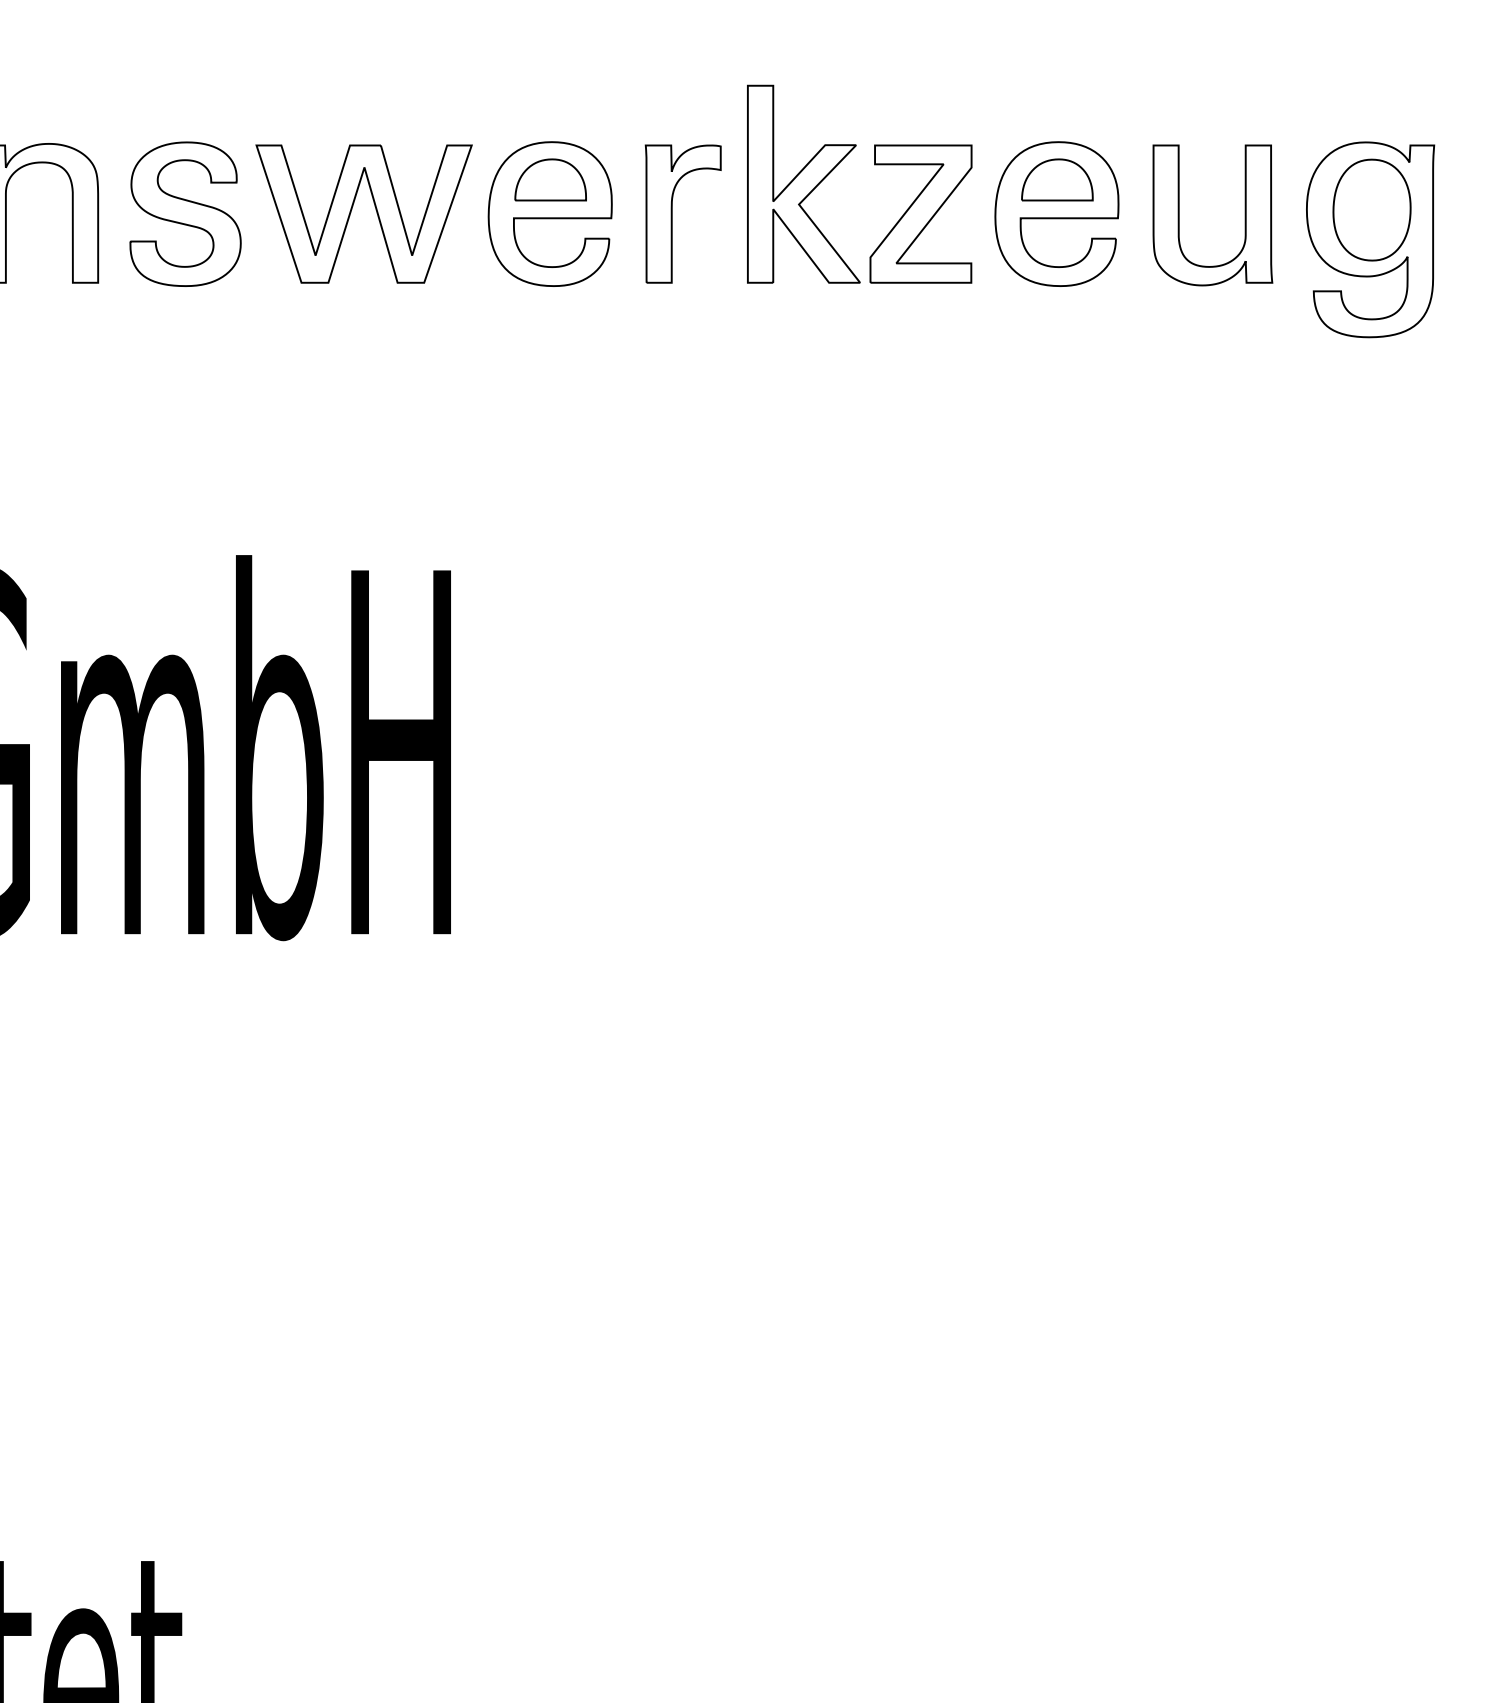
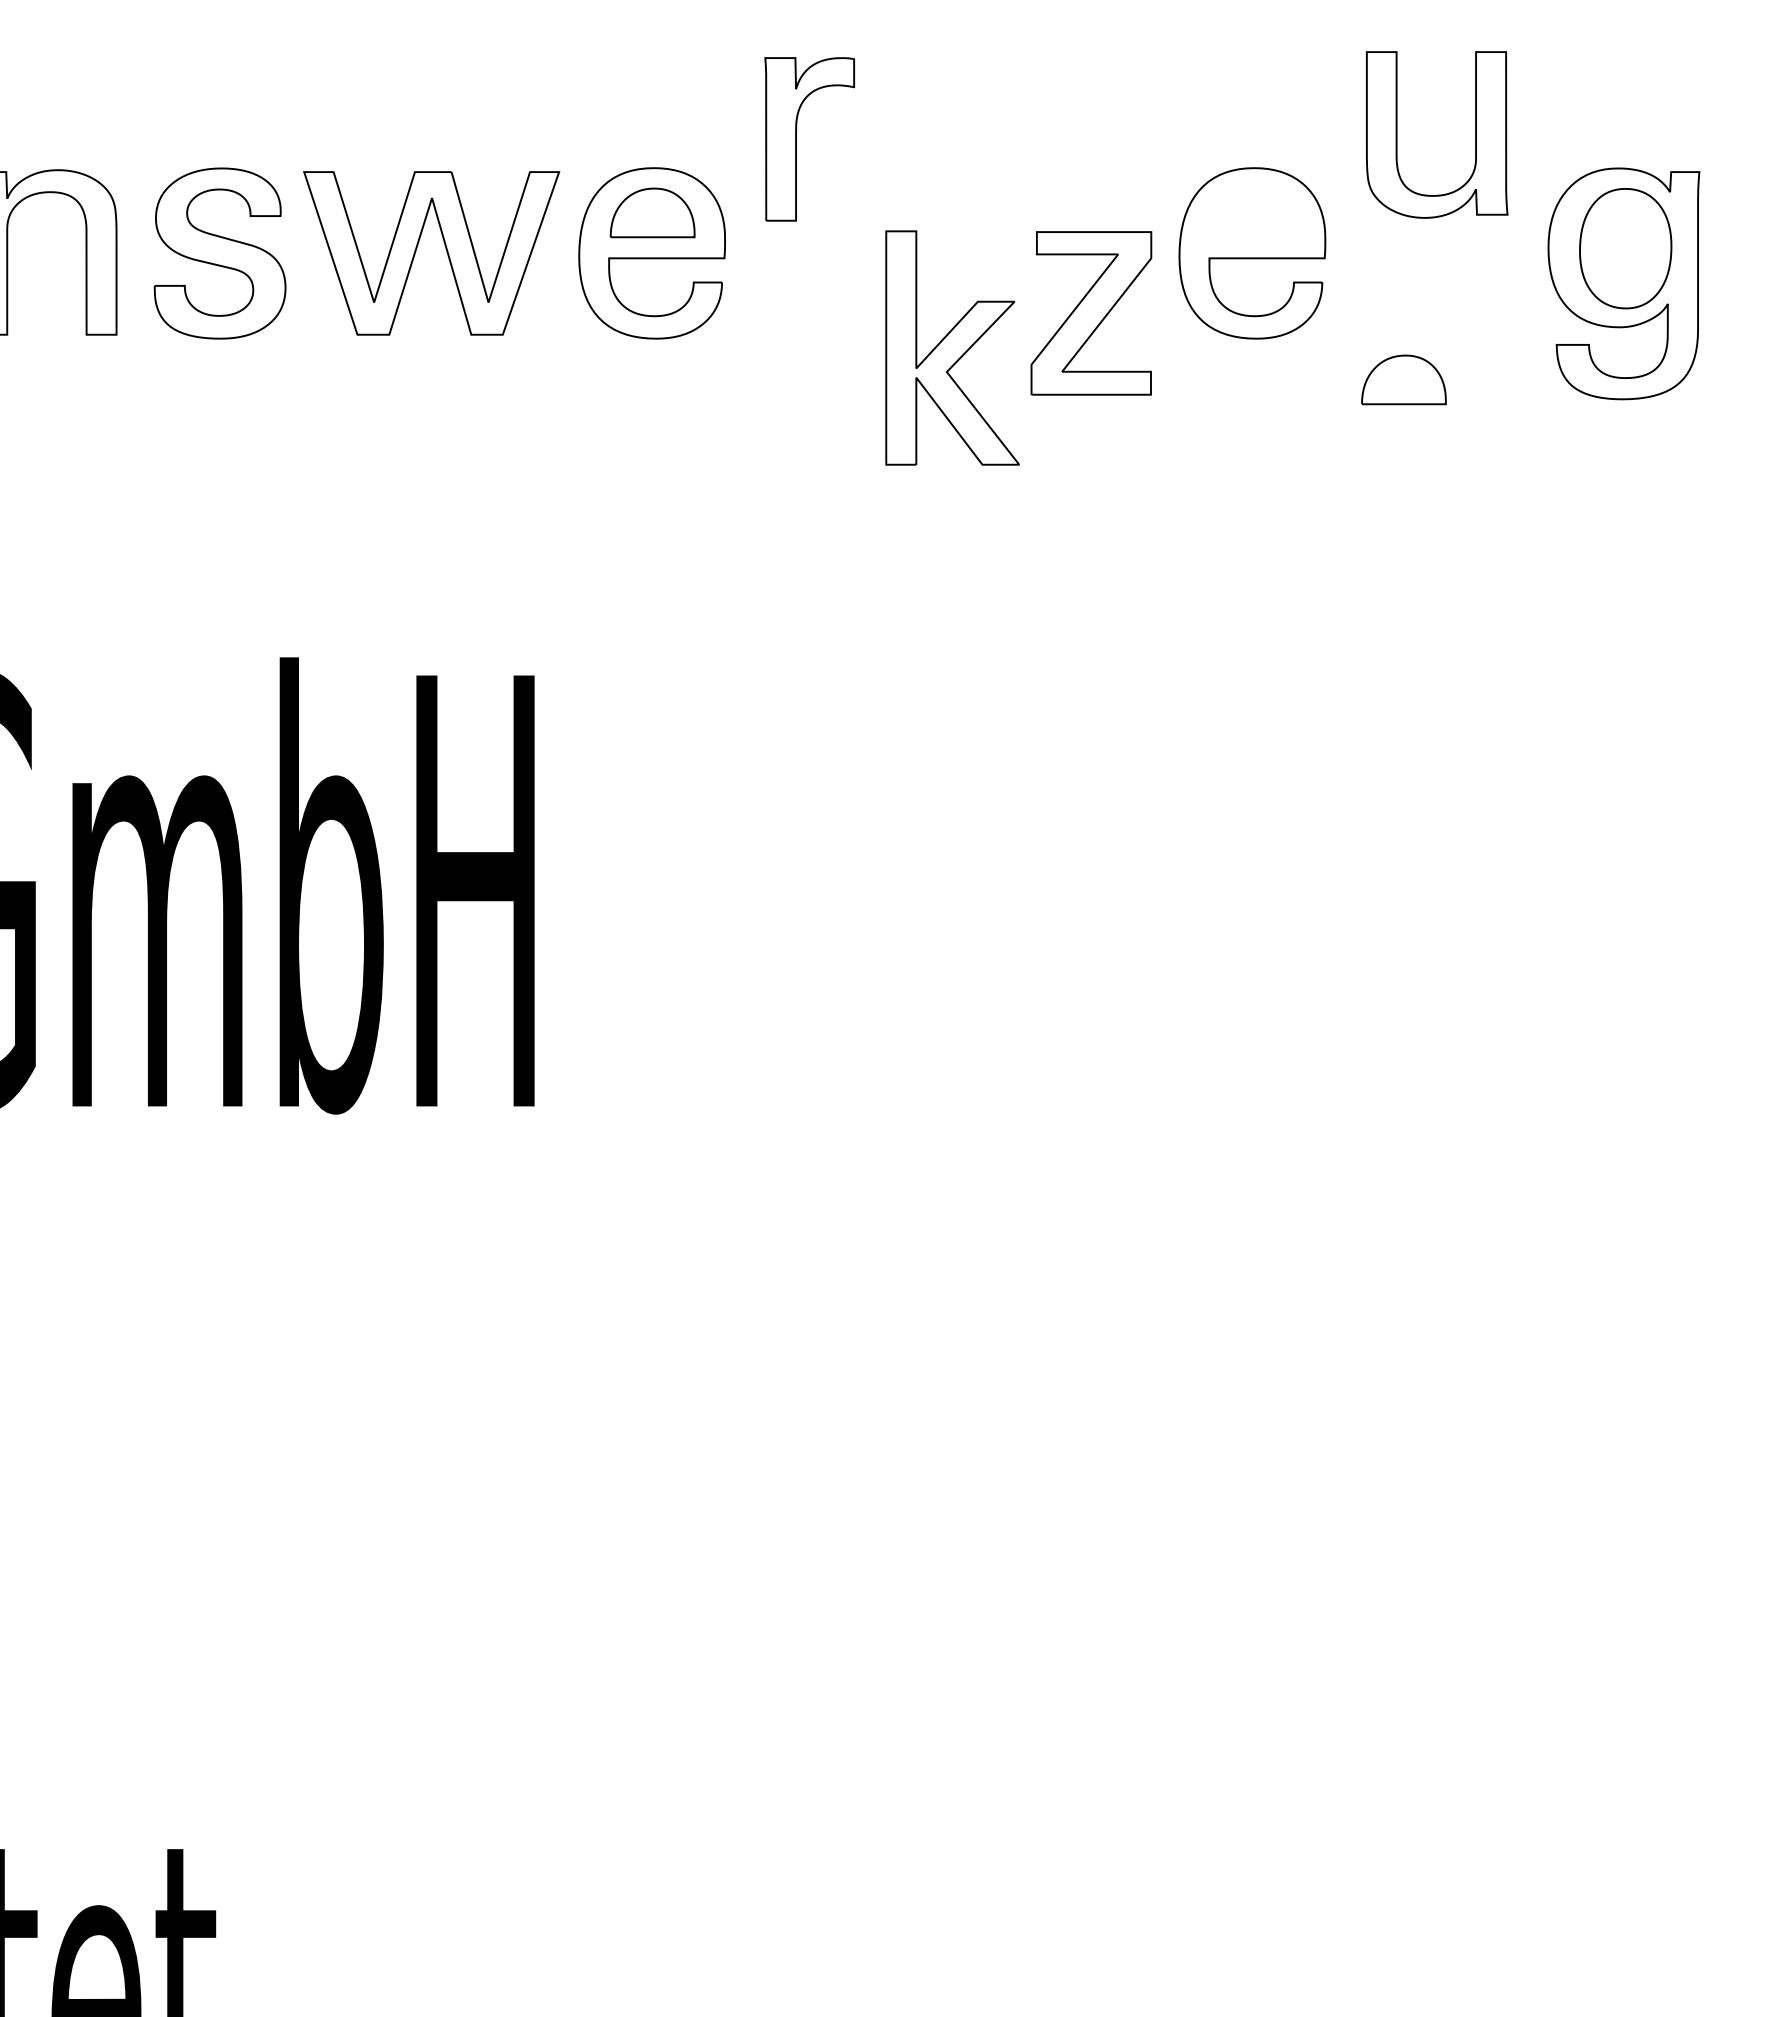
part: (1057, 179) -> (1403, 379), moved
part: (803, 183) -> (952, 347), moved
part: (672, 214) -> (796, 139), moved
part: (921, 214) -> (1091, 313), moved
part: (1245, 215) -> (1475, 134), moved

